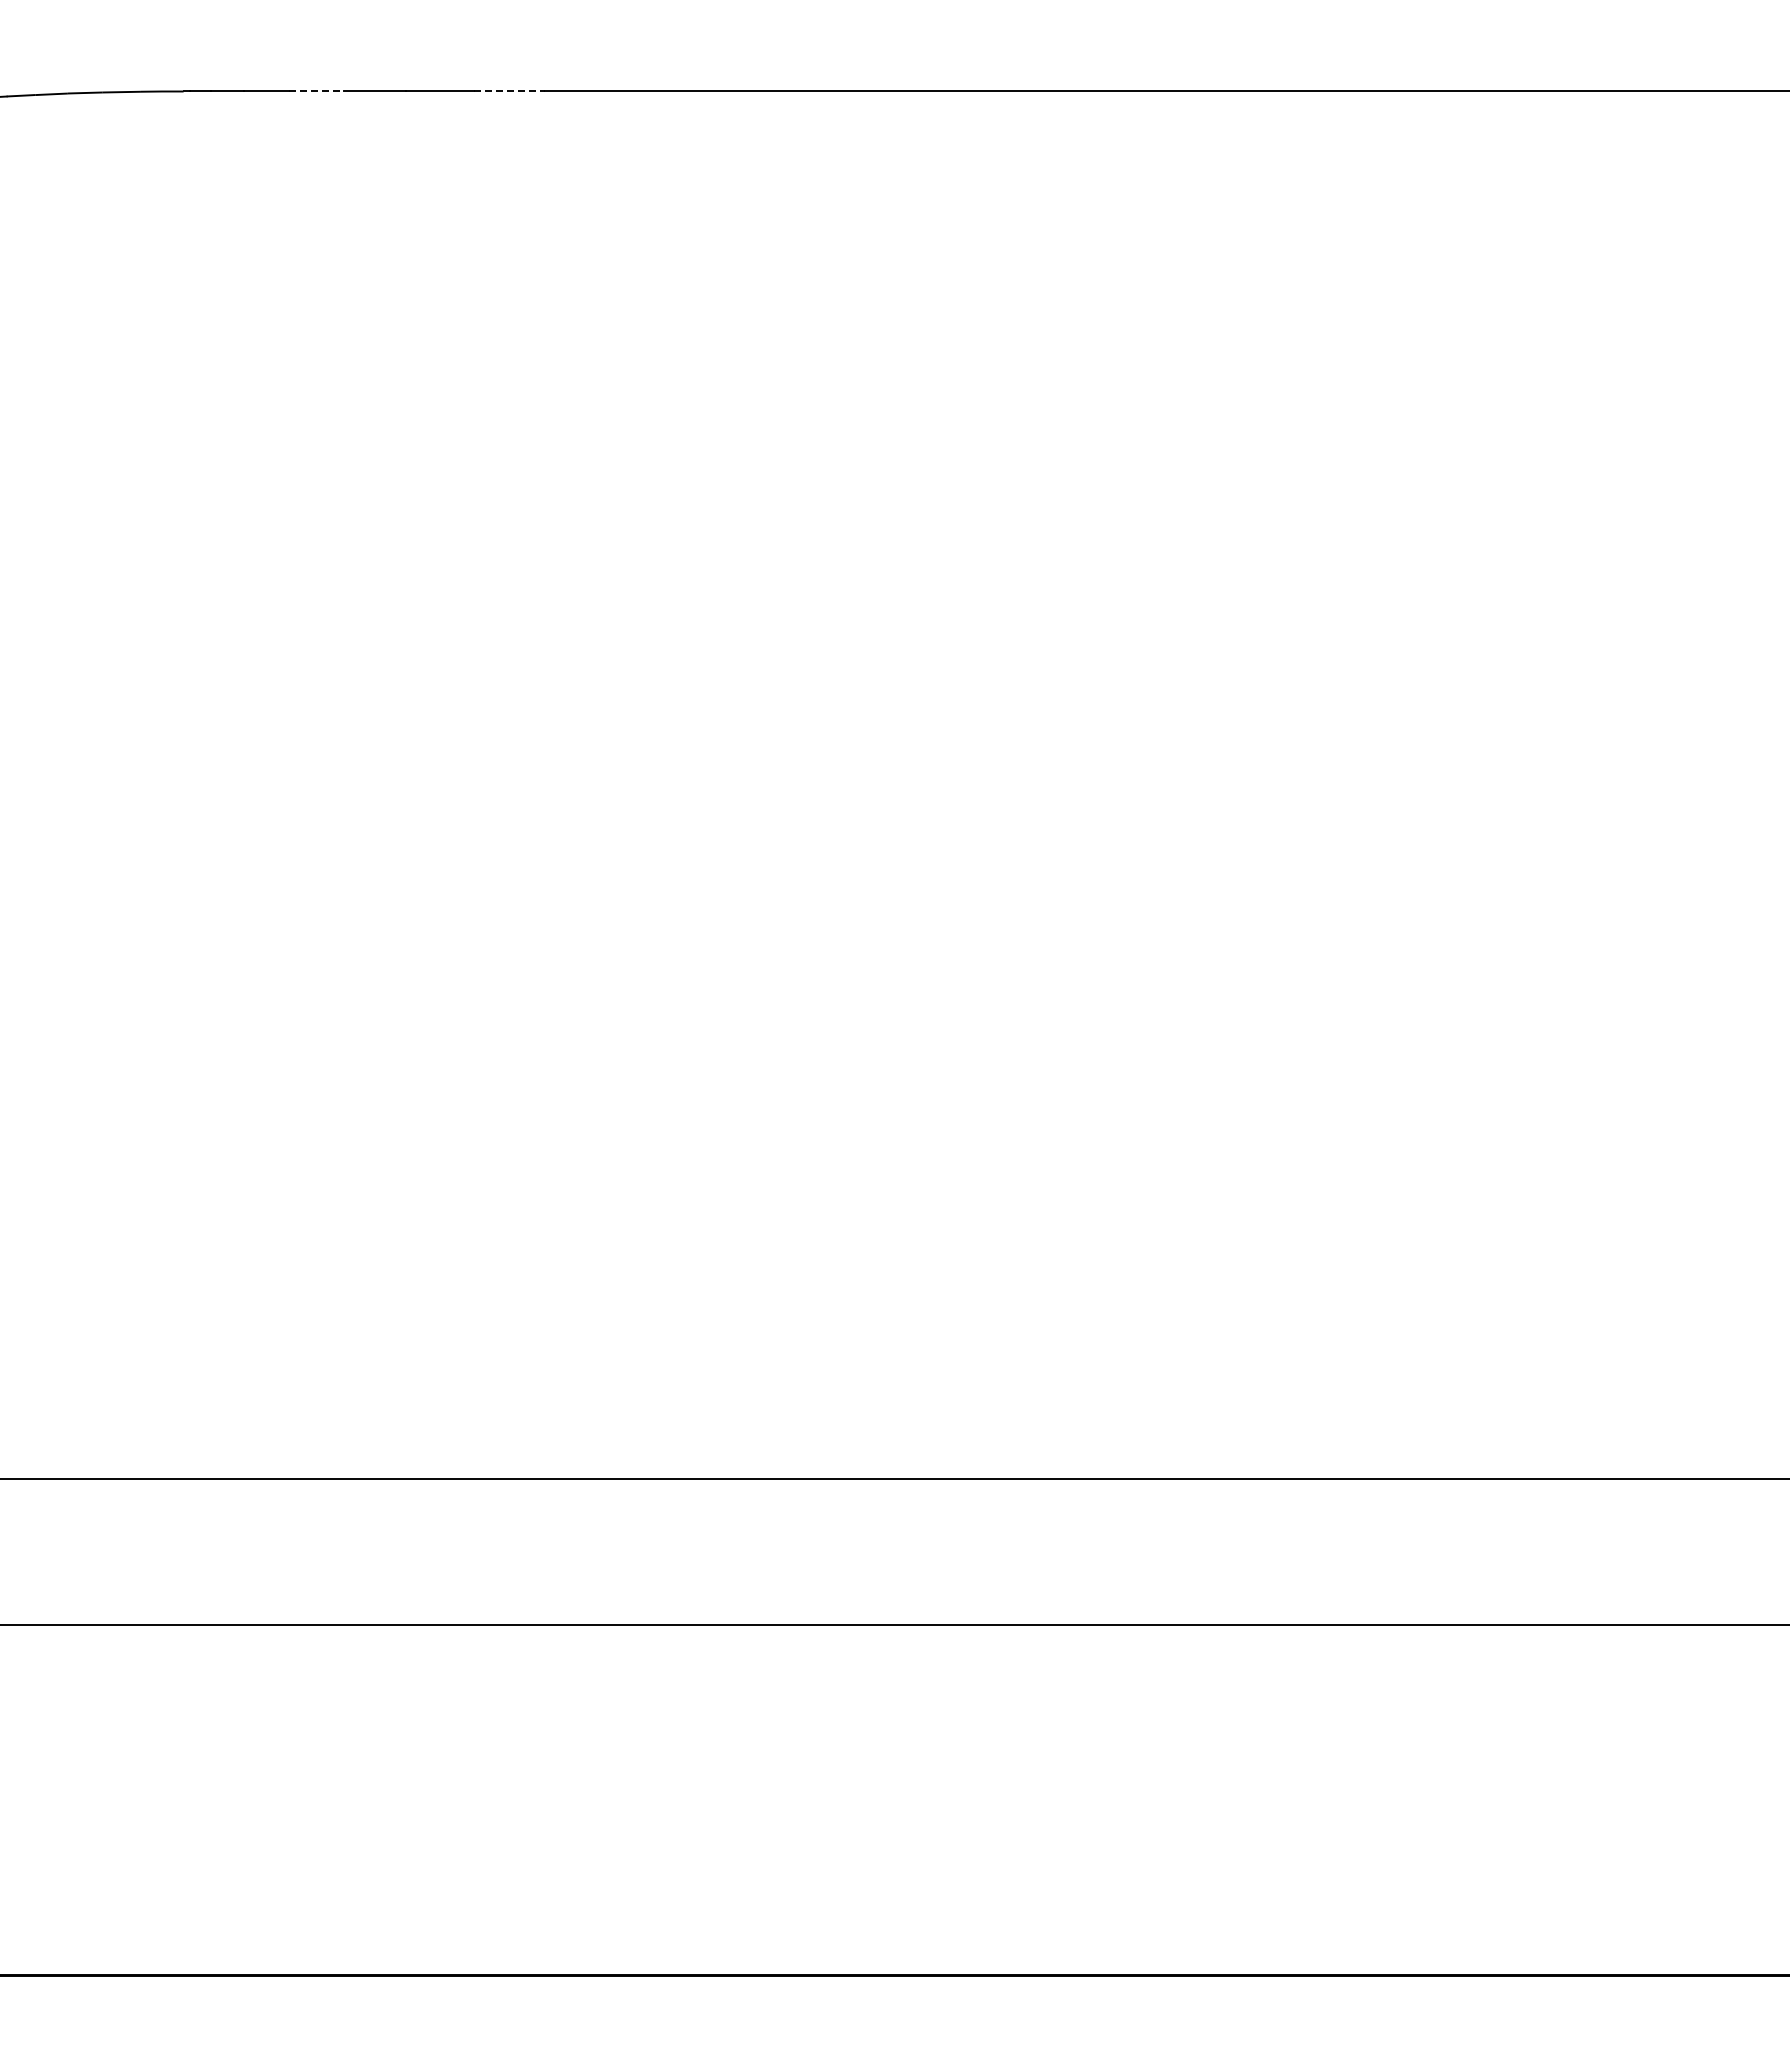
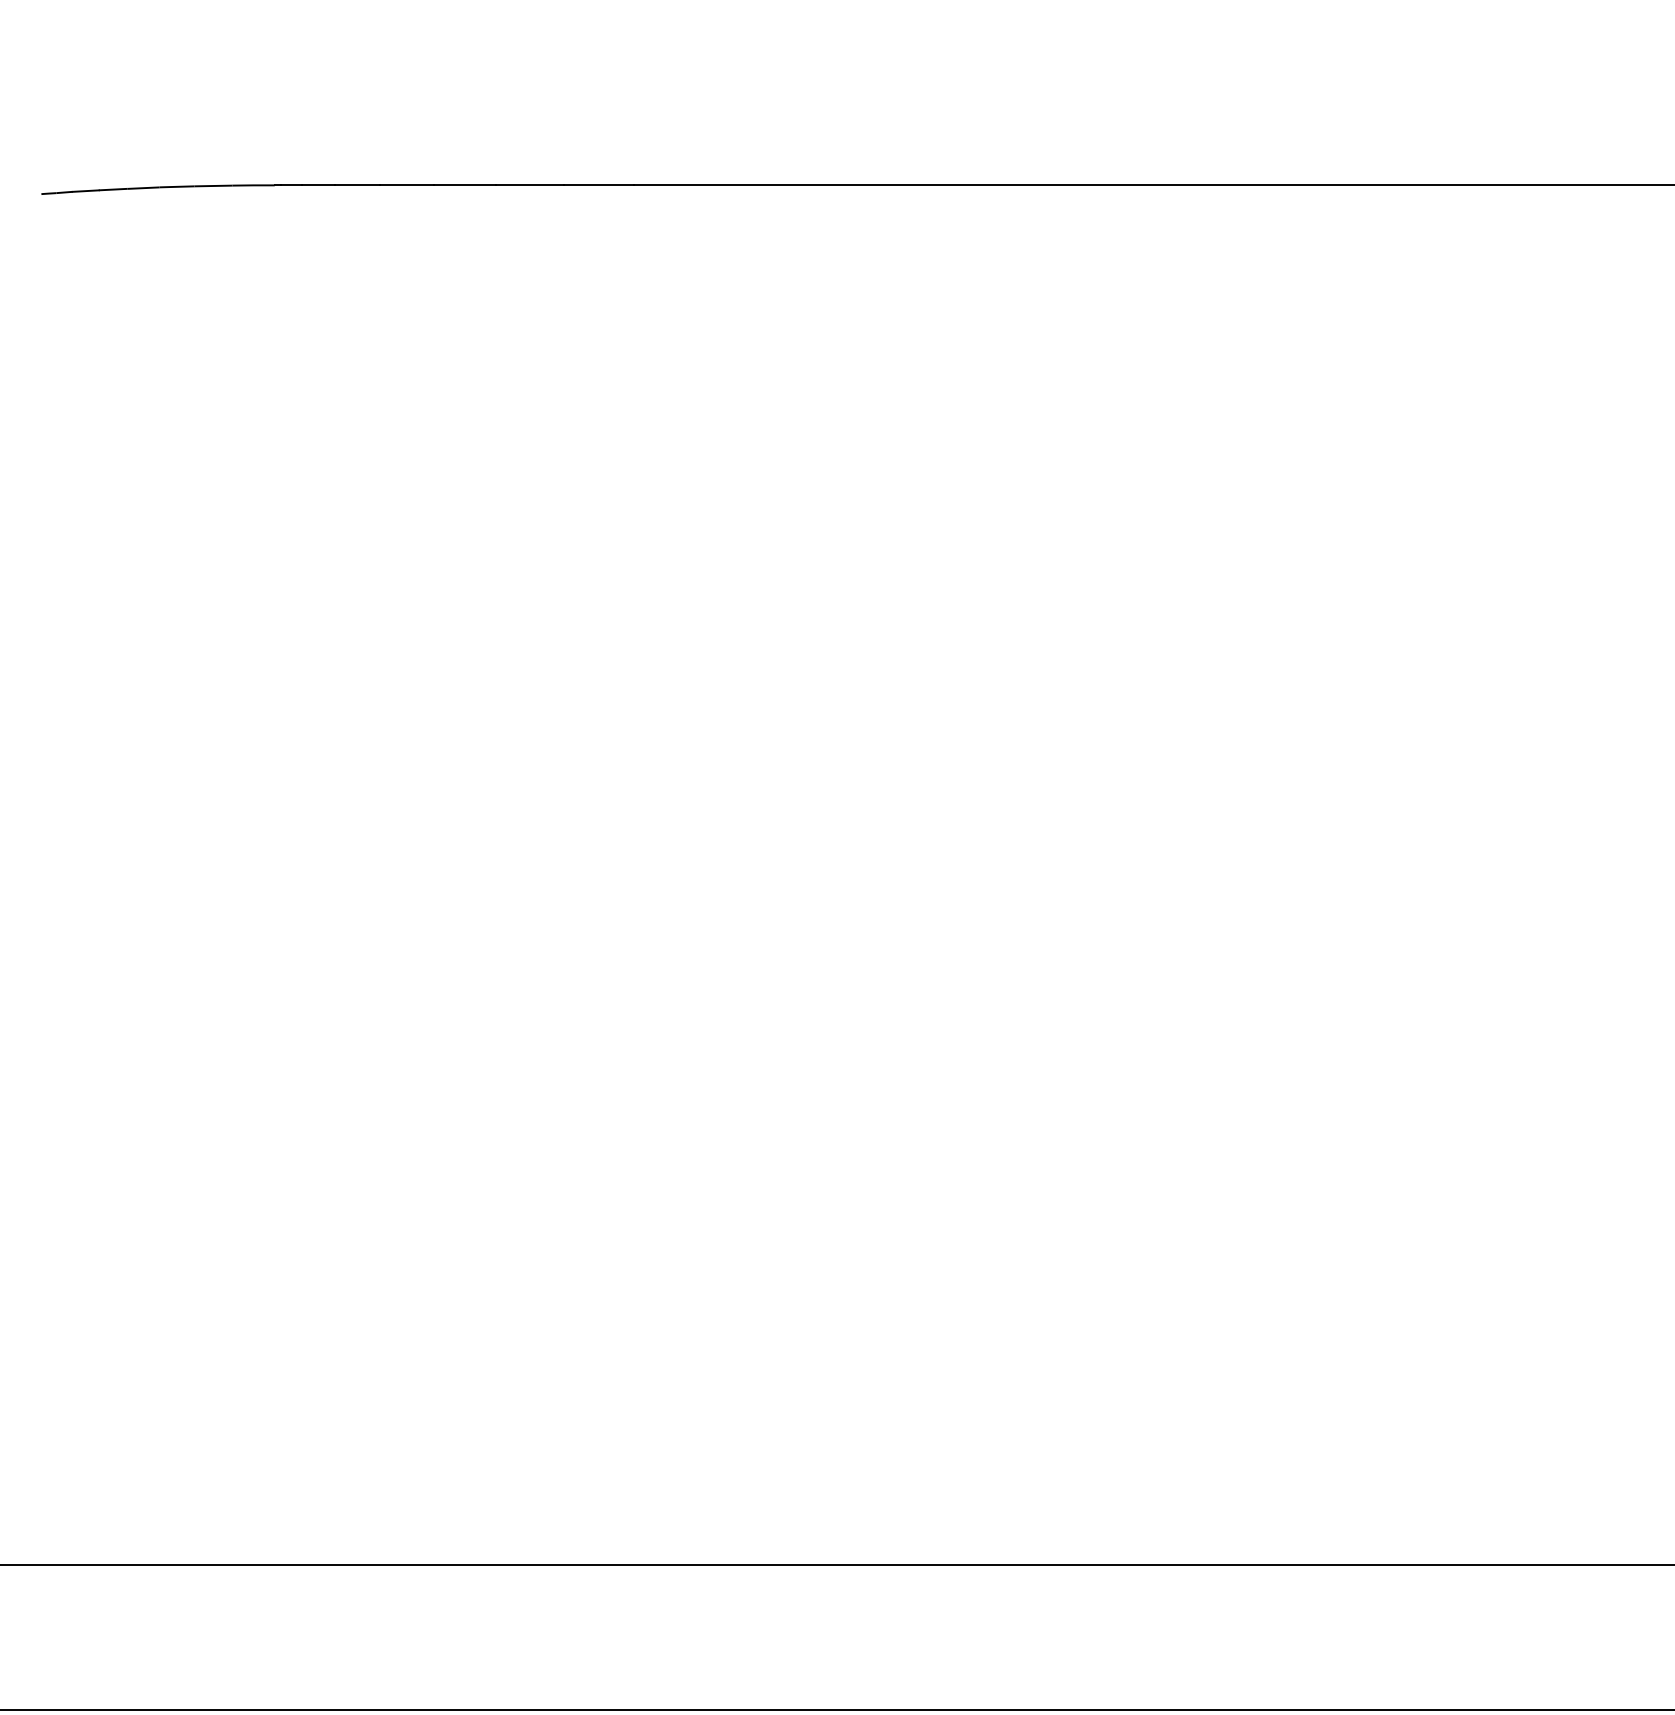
line: (317, 91) -> (407, 185), dashed -> solid
line: (509, 91) -> (598, 185), dashed -> solid

